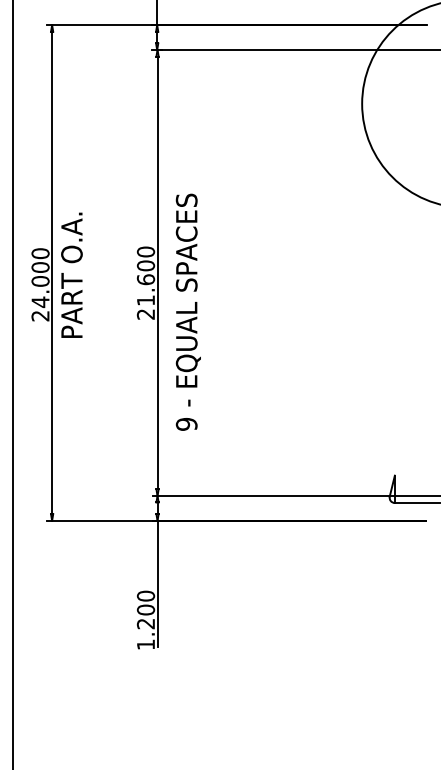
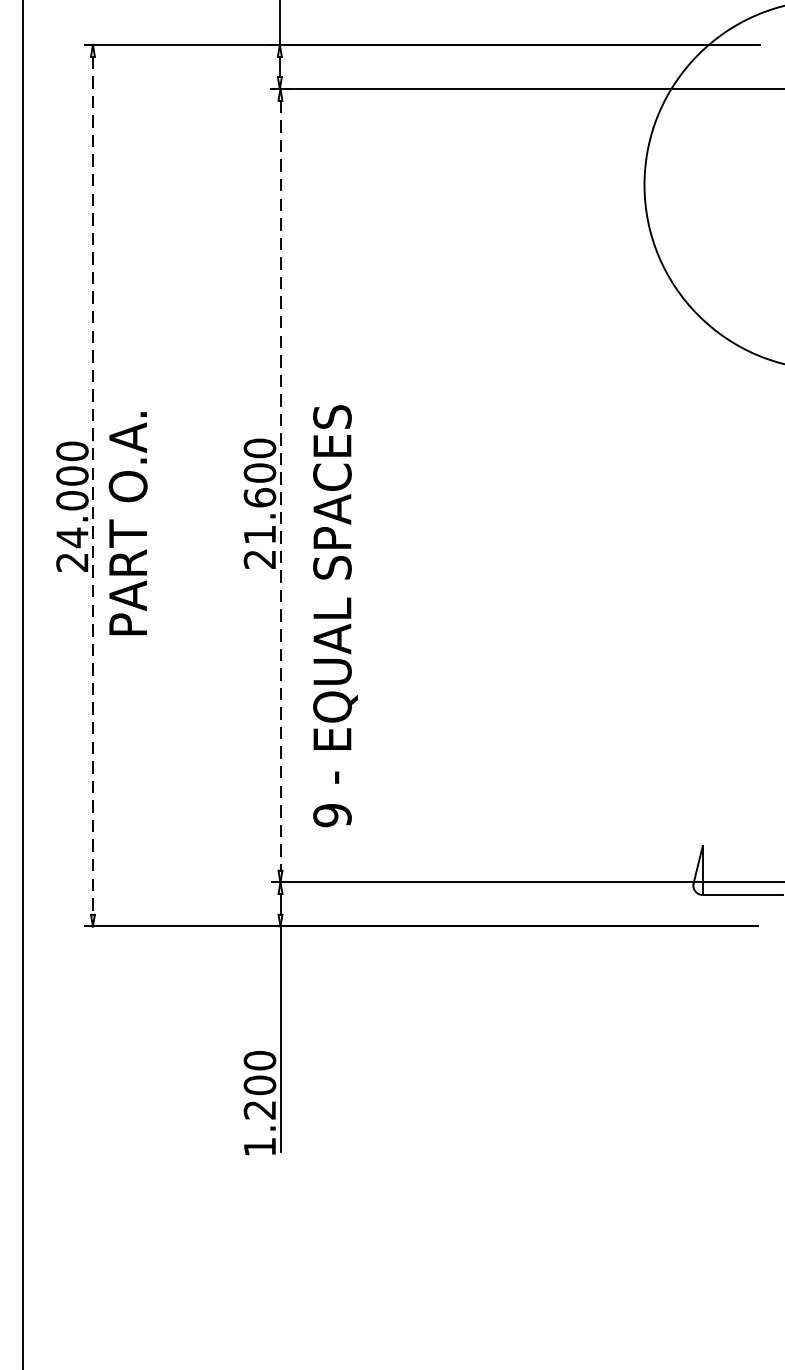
line: (52, 273) -> (93, 486), solid -> dashed
line: (157, 273) -> (280, 486), solid -> dashed
text: (71, 274) -> (127, 522), moved
text: (187, 311) -> (333, 614), moved

